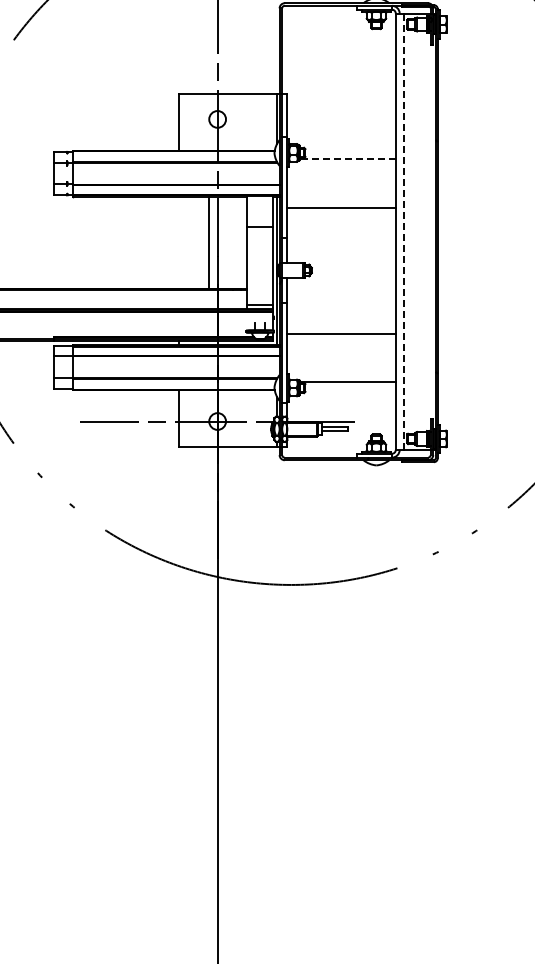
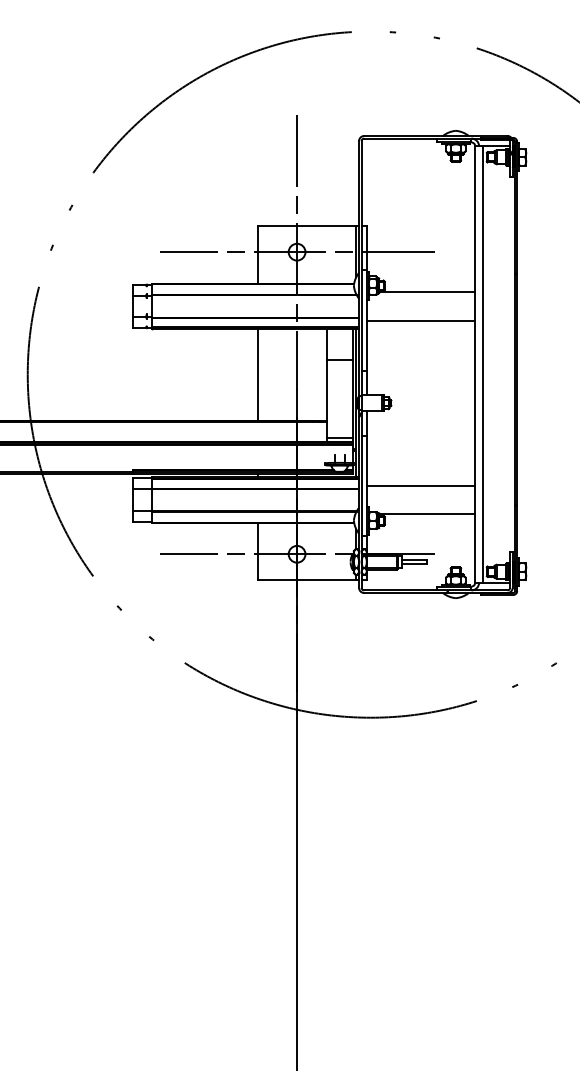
line: (217, 119) -> (296, 252), added
line: (348, 159) -> (427, 292), dashed -> solid
line: (341, 207) -> (420, 320), moved
line: (403, 232) -> (482, 365), dashed -> solid
line: (209, 242) -> (258, 375), moved
line: (341, 333) -> (420, 485), moved

